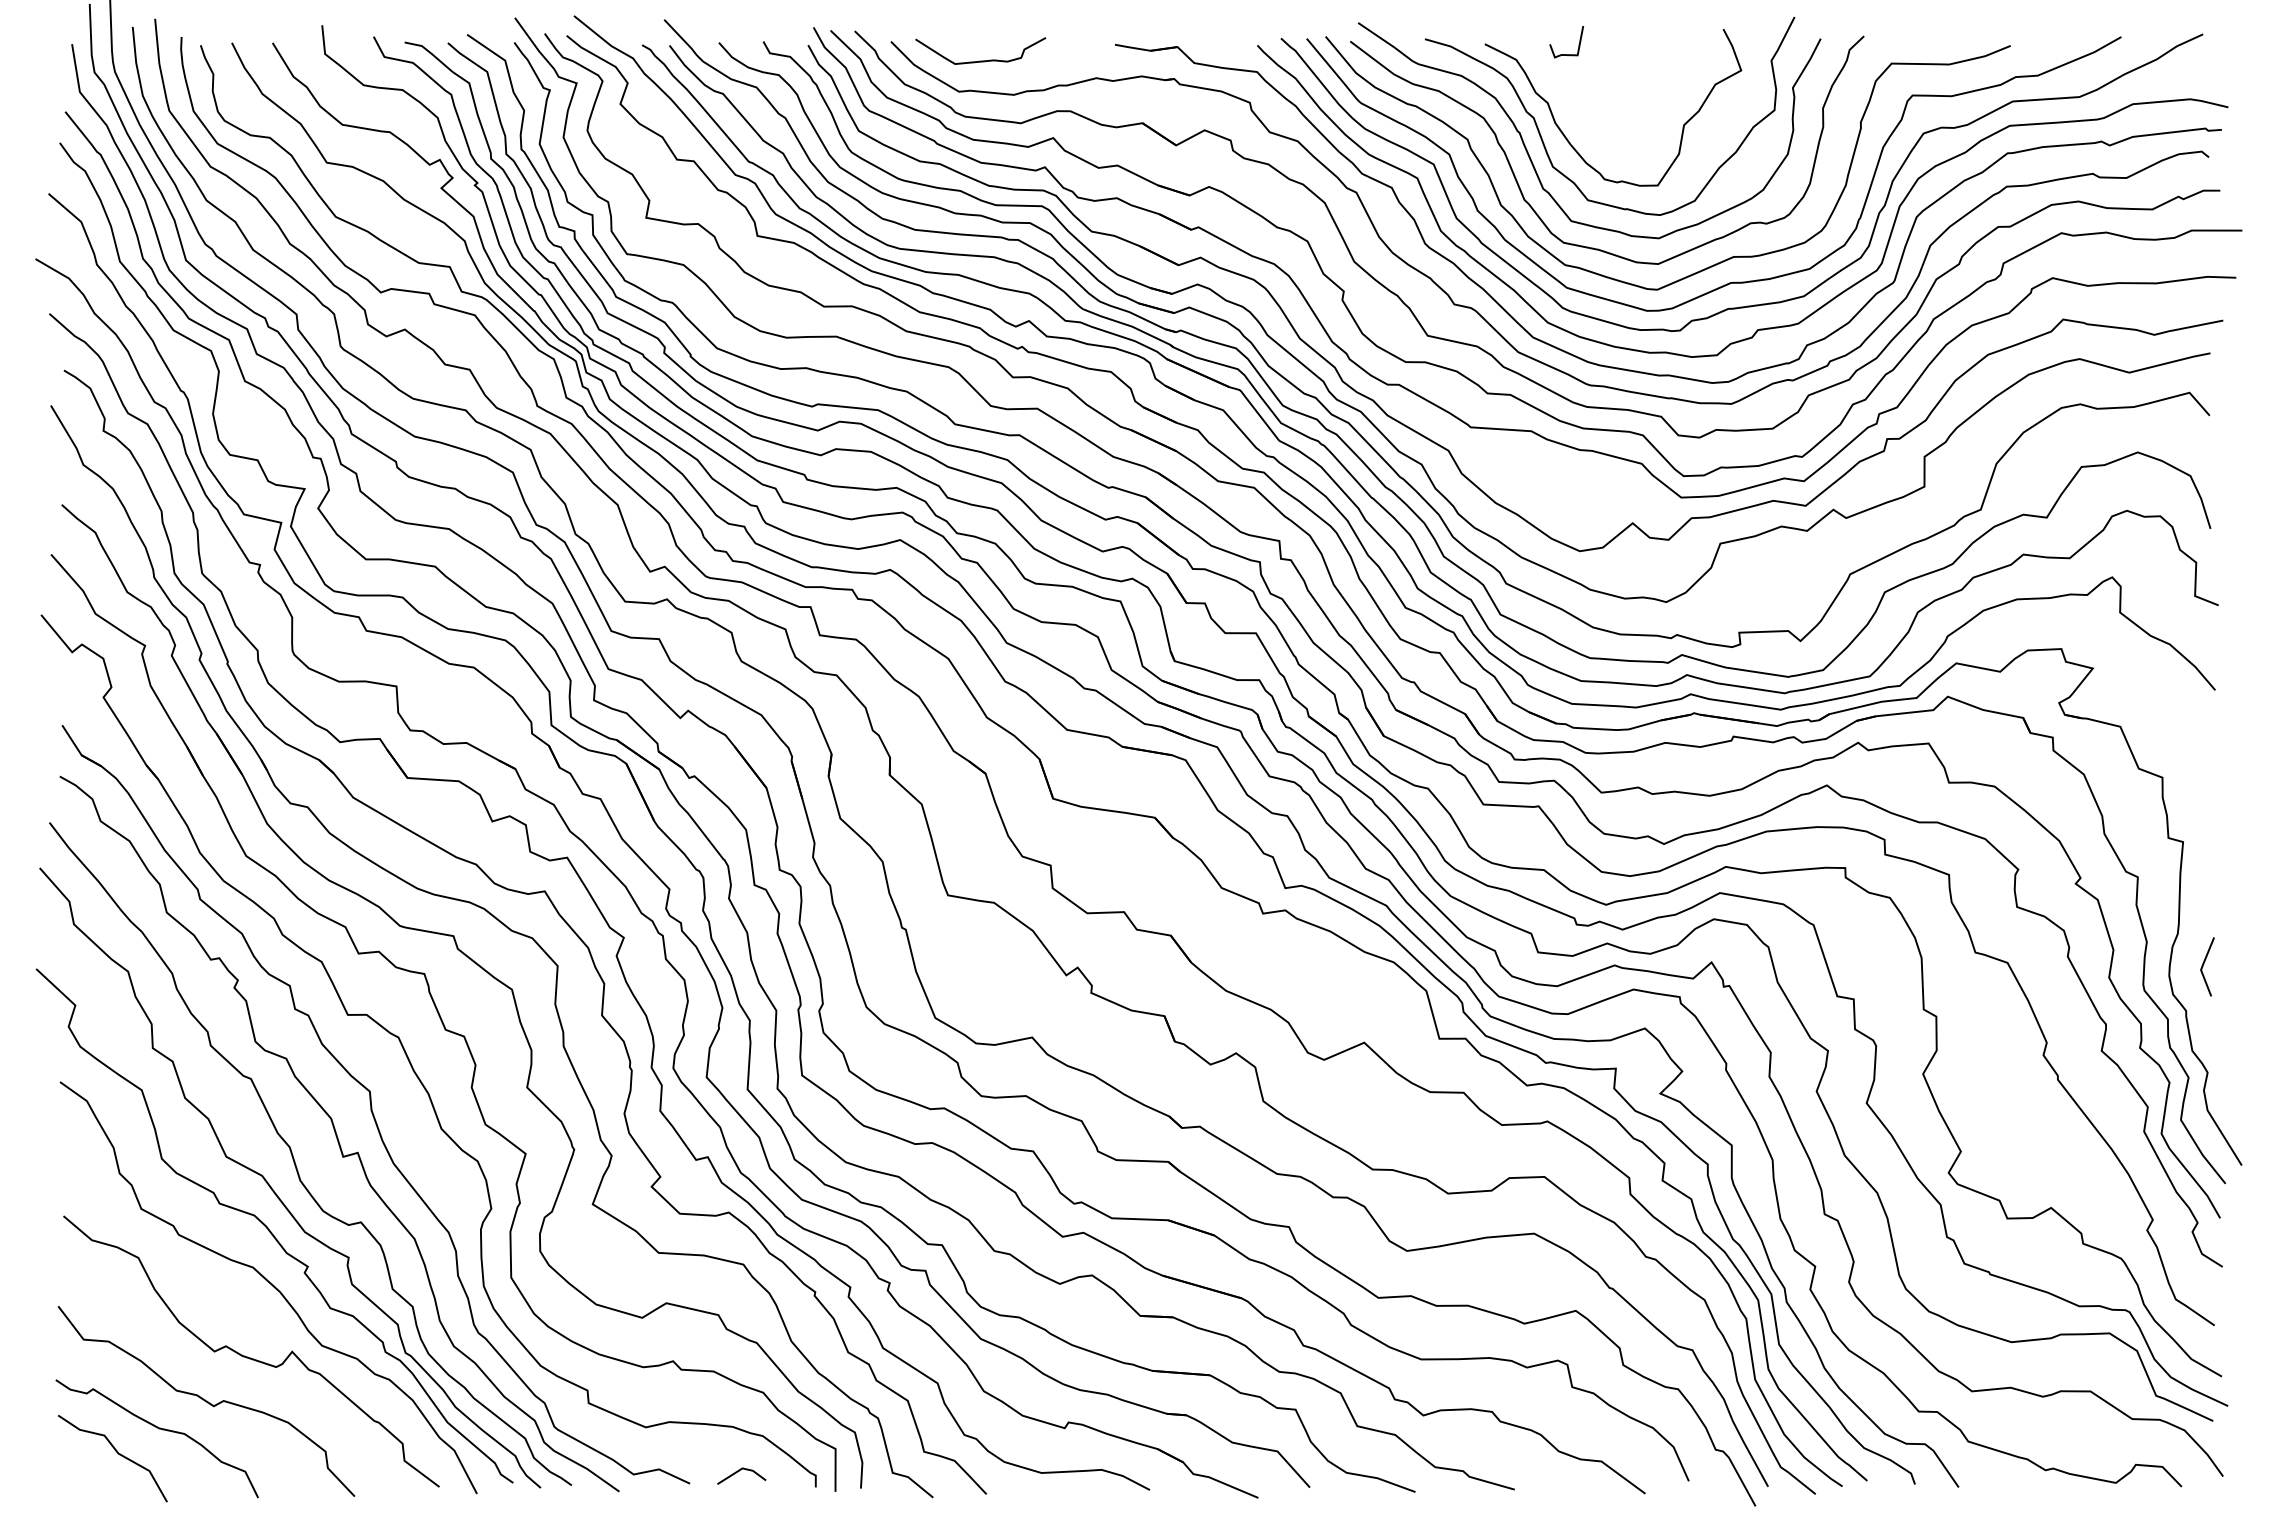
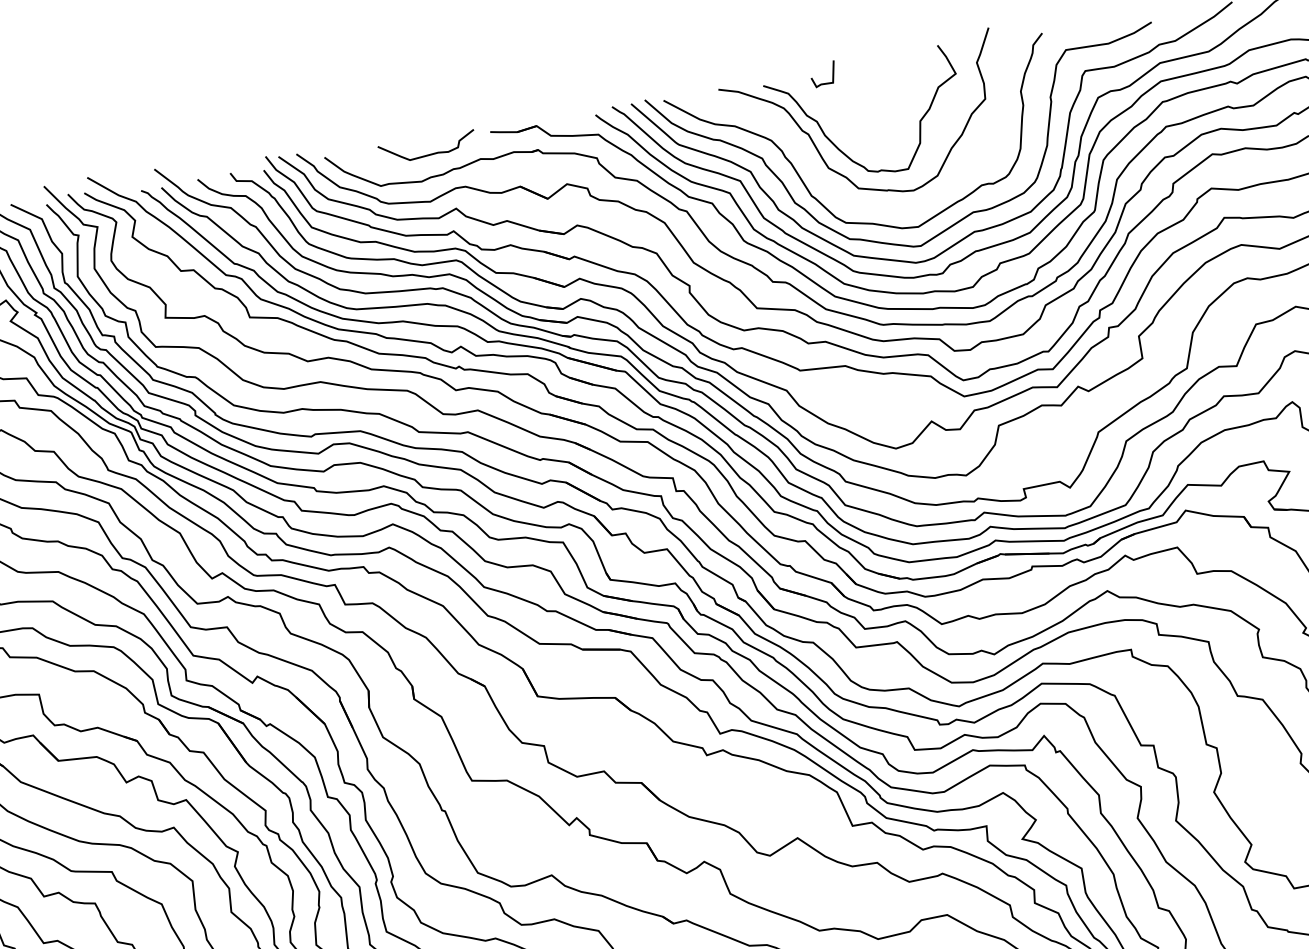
curve: (980, 60) -> (428, 154), moved
curve: (1531, 158) -> (811, 164), removed

